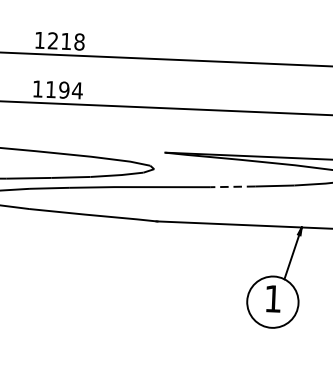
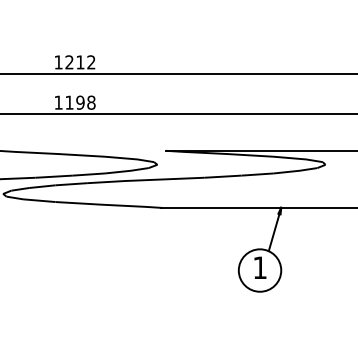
text: (79, 42) -> (91, 62), 1218 -> 1212
text: (76, 90) -> (90, 102), 1194 -> 1198
line: (232, 186) -> (222, 176), dashed -> solid

